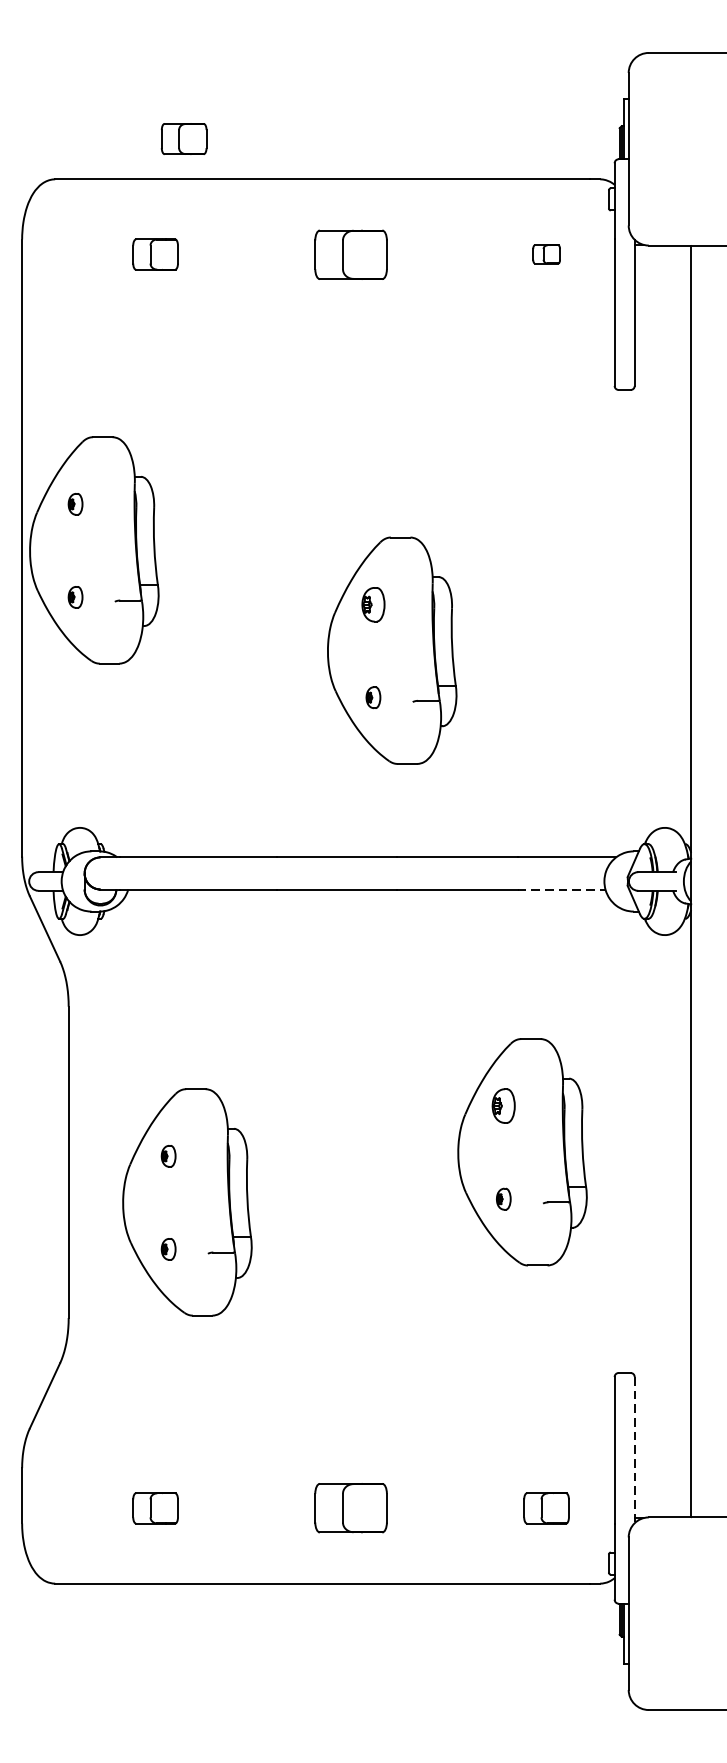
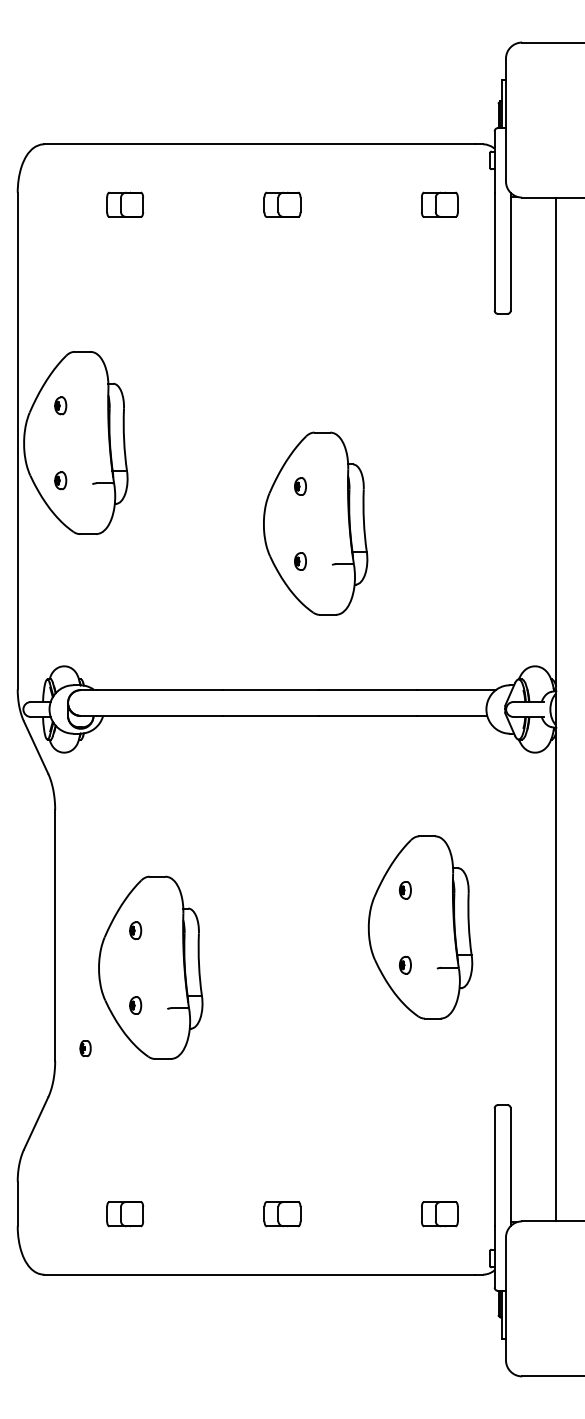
part: (183, 138) -> (147, 111), removed
part: (351, 254) -> (282, 204), size x0.62
part: (546, 254) -> (439, 204), size x1.67
part: (373, 604) -> (300, 486), size x0.62
line: (562, 888) -> (452, 715), dashed -> solid
part: (503, 1106) -> (405, 890), size x0.62
part: (106, 1302) -> (85, 1048), added
line: (634, 1450) -> (510, 1167), dashed -> solid
part: (351, 1508) -> (282, 1214), size x0.62

